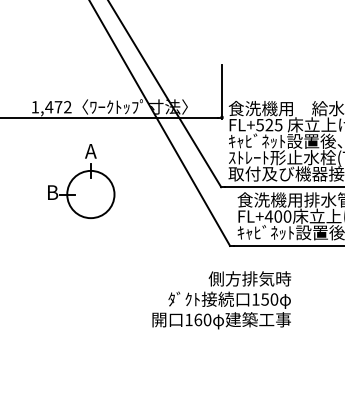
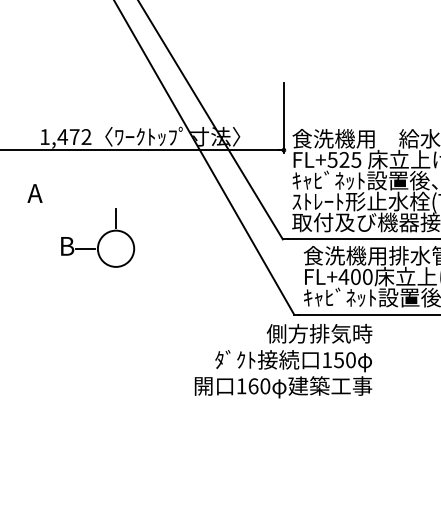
text: (90, 151) -> (34, 193), moved
circle: (90, 194) -> (115, 248), size x0.6
text: (221, 299) -> (283, 360), moved

